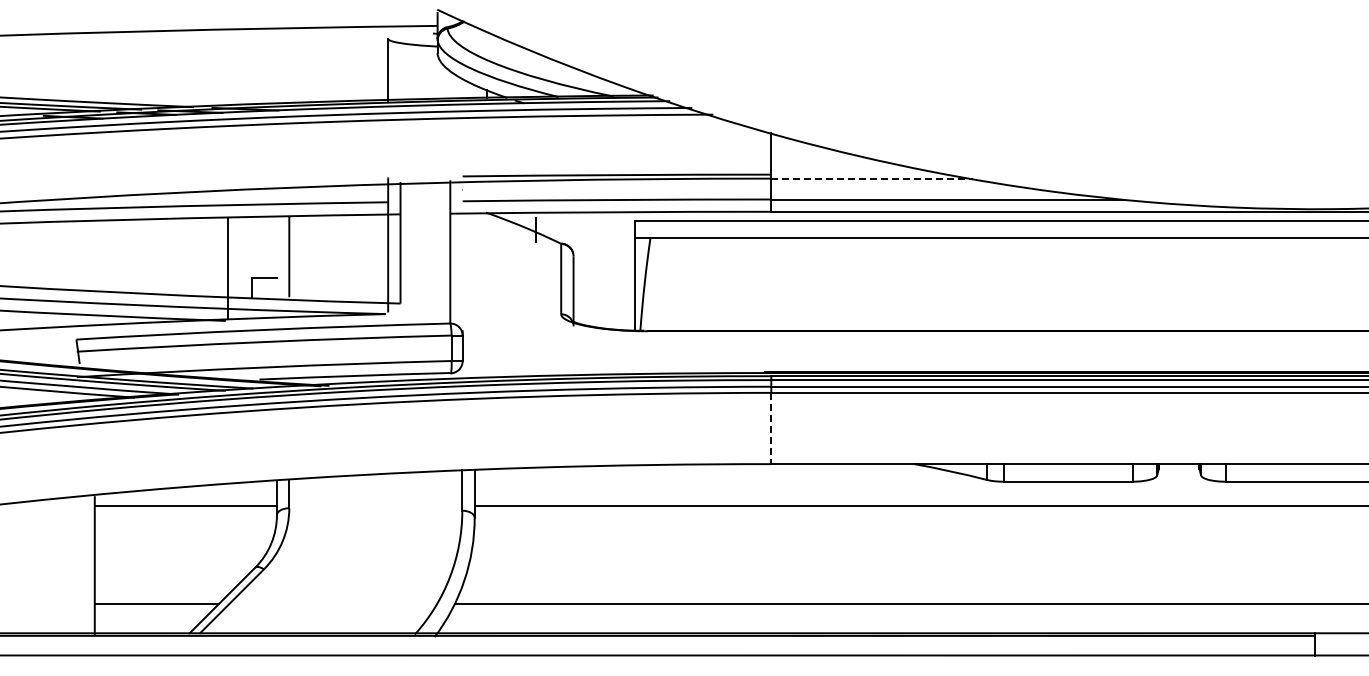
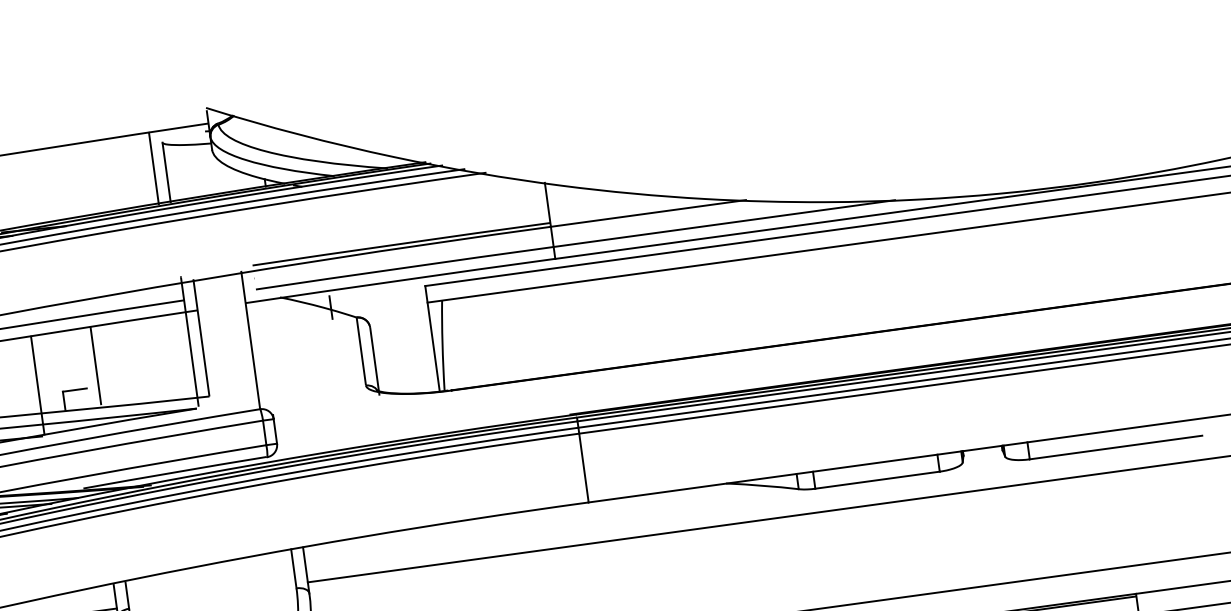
line: (375, 63) -> (153, 168), added
line: (872, 178) -> (648, 213), dashed -> solid
line: (771, 428) -> (584, 468), dashed -> solid

